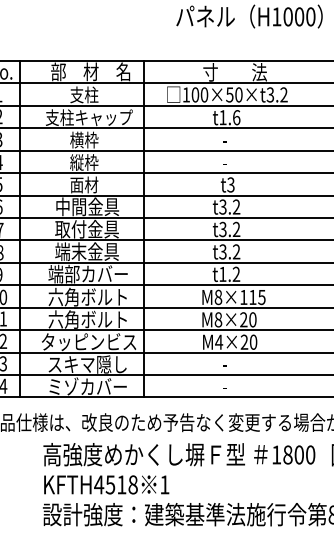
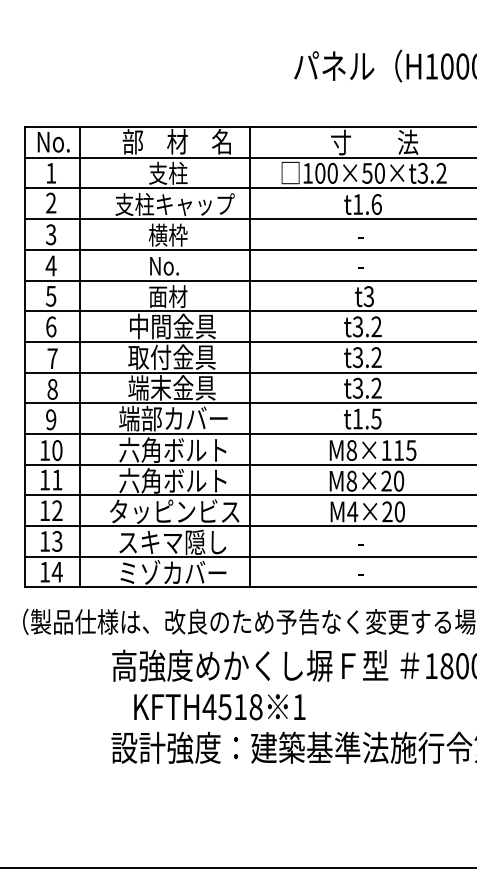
text: (83, 162) -> (167, 265), 縦枠 -> No.
text: (236, 274) -> (376, 418), t1.2 -> t1.5
text: (106, 485) -> (219, 707), moved

